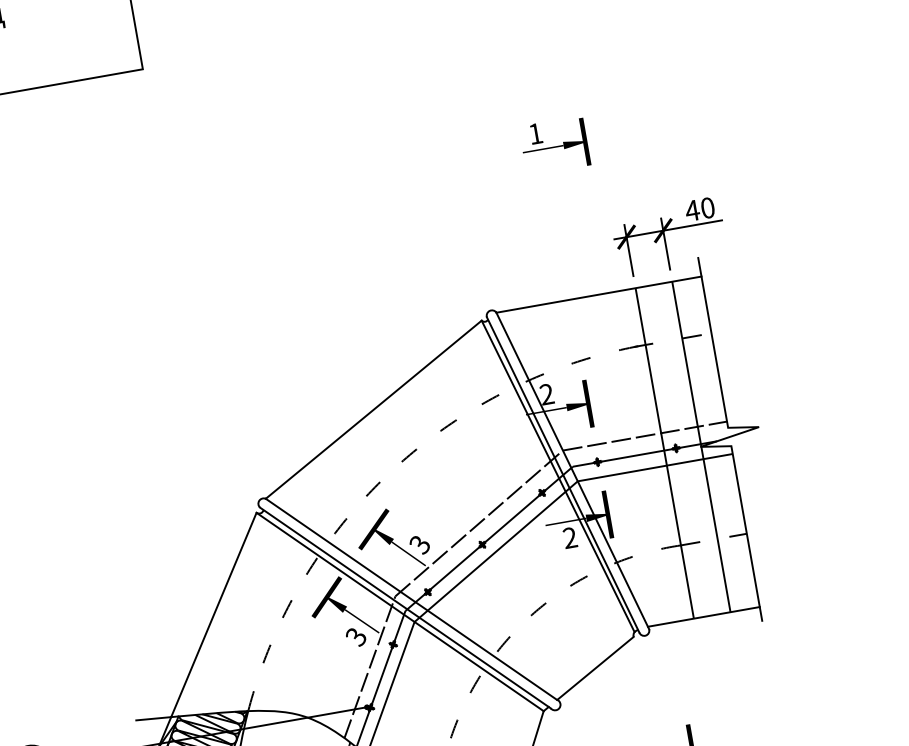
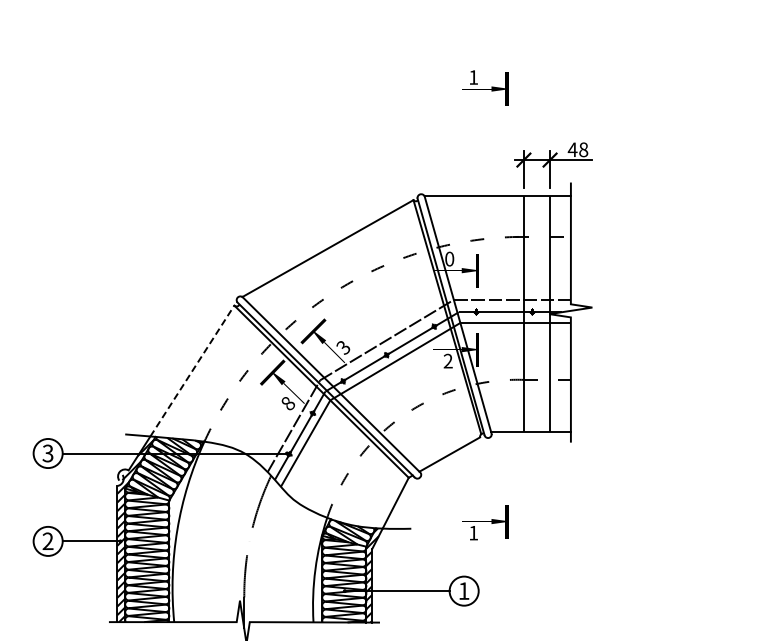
text: (707, 207) -> (583, 149), 40 -> 48
text: (546, 393) -> (449, 258), 2 -> 0
line: (214, 615) -> (192, 371), solid -> dashed
text: (355, 636) -> (287, 403), 3 -> 8

